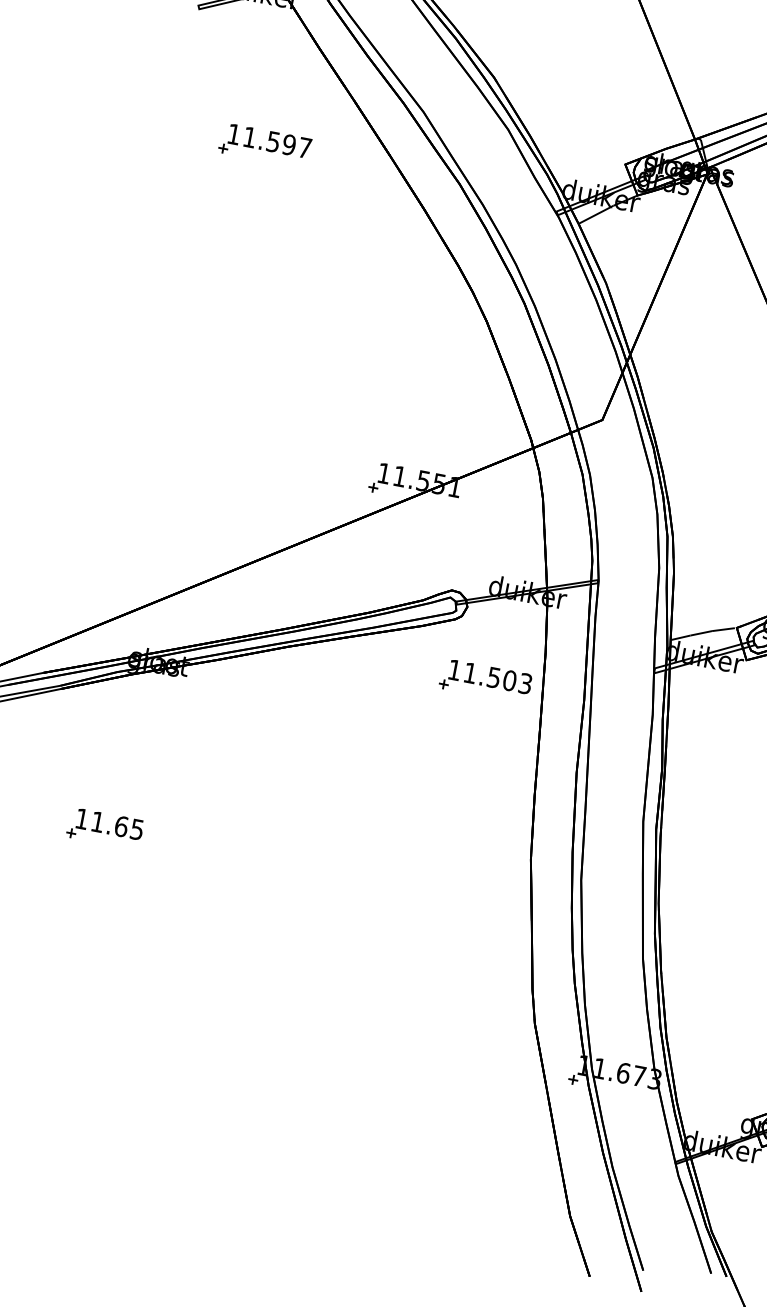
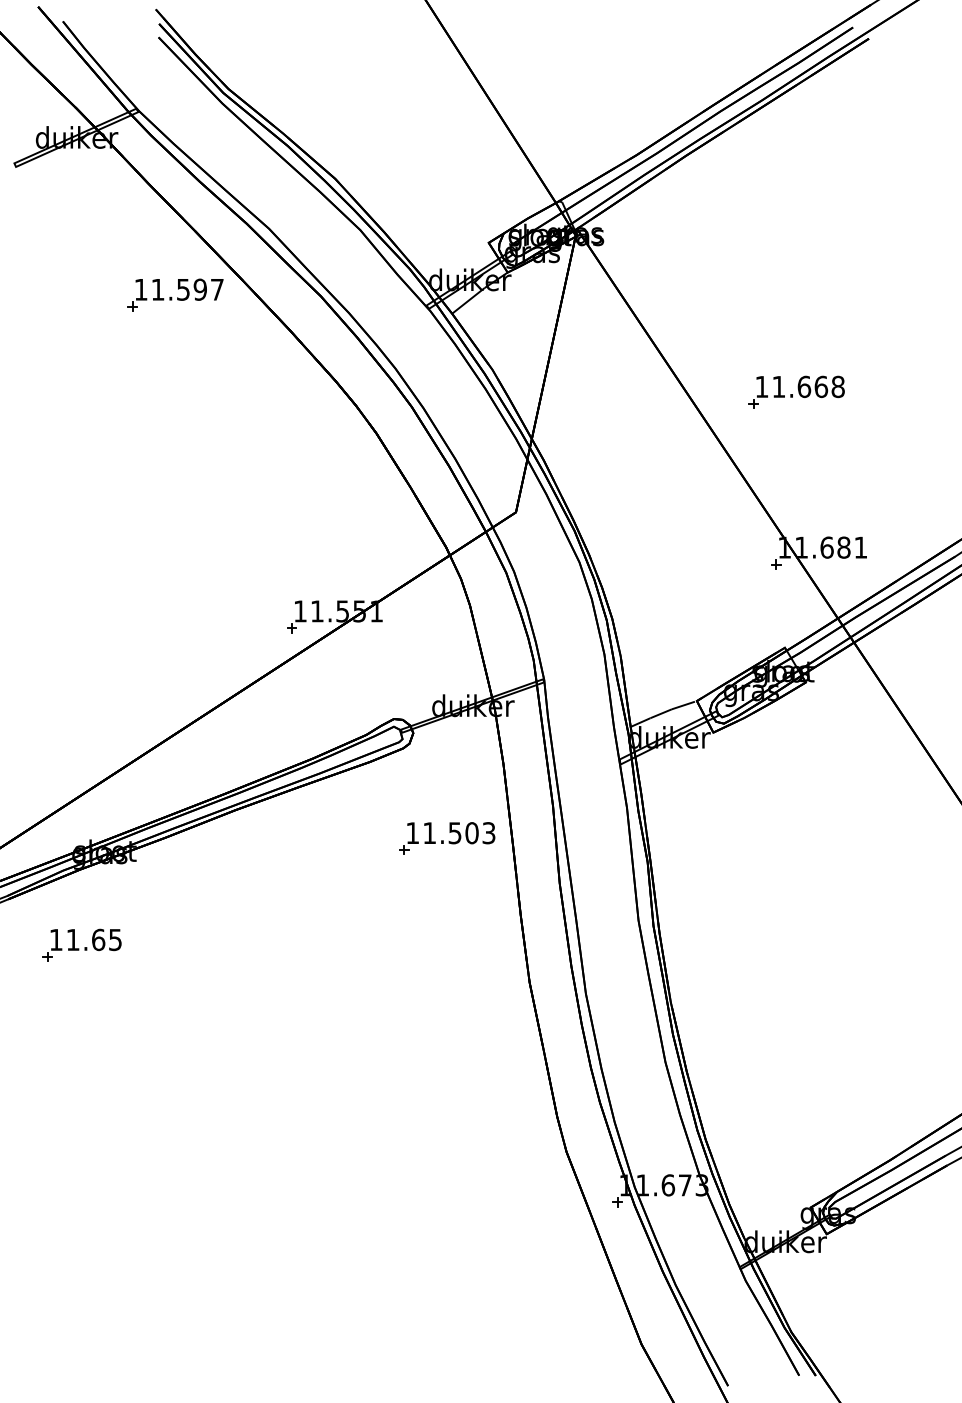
part: (265, 144) -> (175, 294), moved
part: (486, 681) -> (447, 838), moved
part: (104, 827) -> (81, 944), moved

